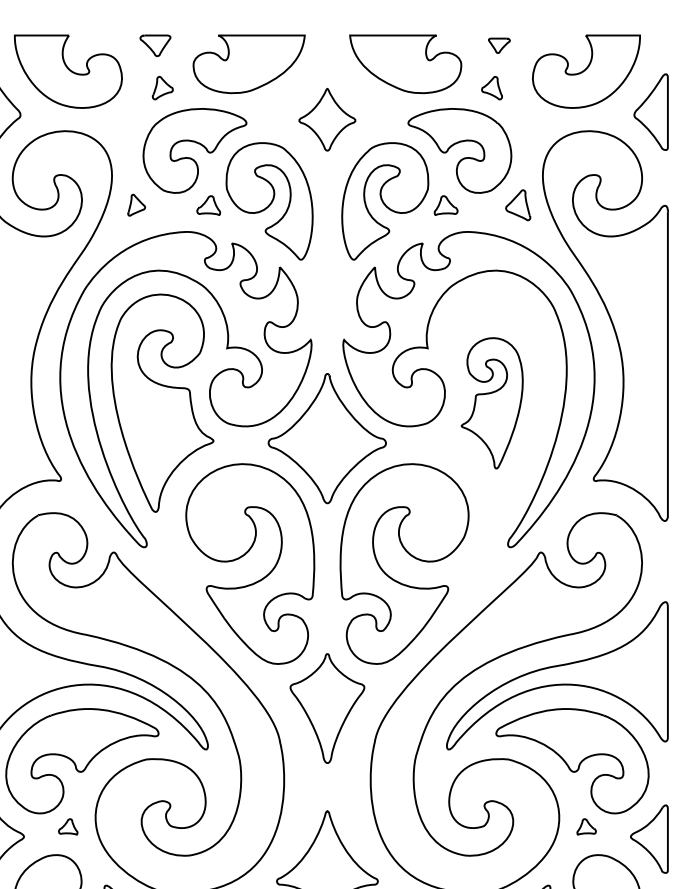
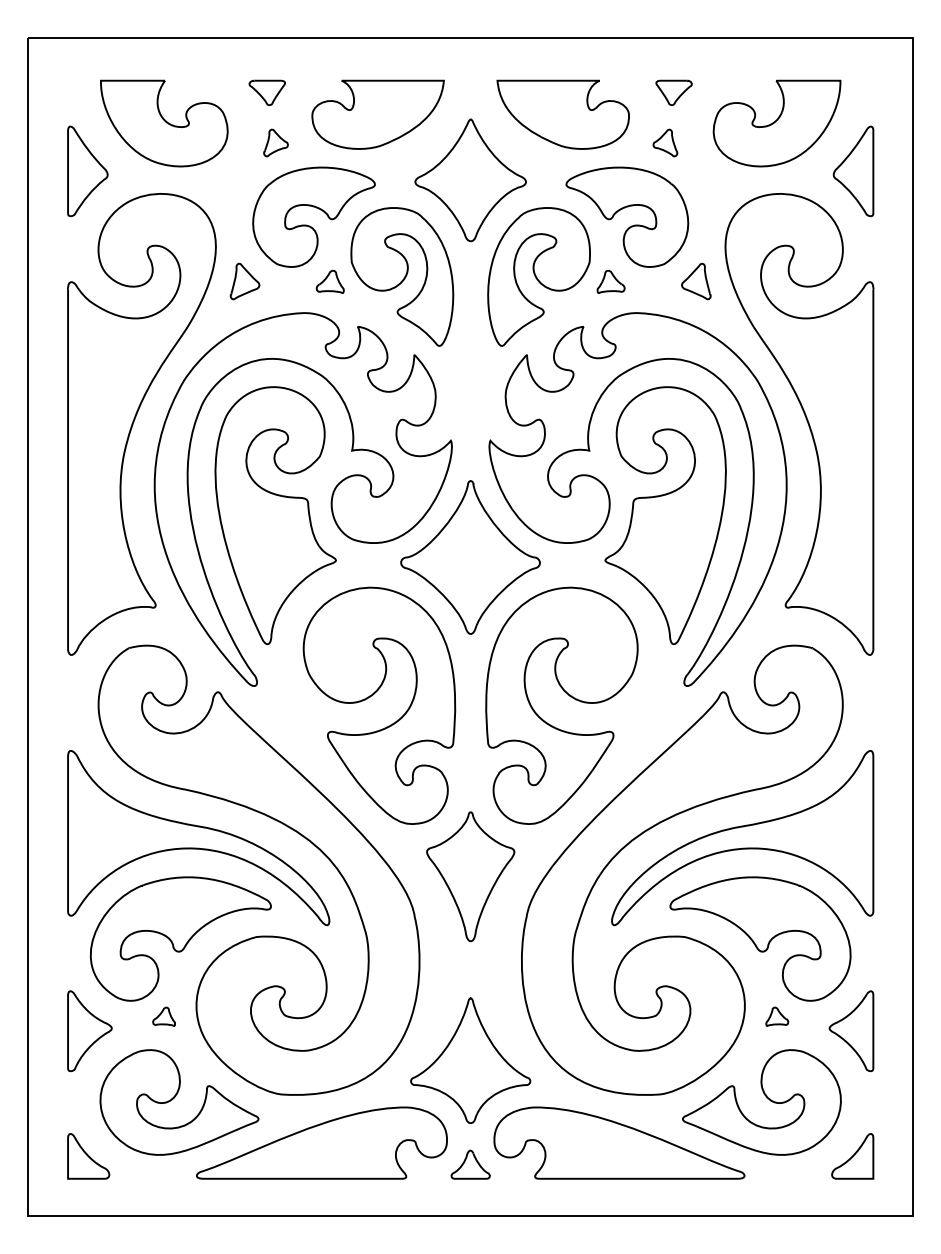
part: (498, 45) -> (673, 92), size x1.43
part: (327, 119) -> (470, 180), size x1.67
part: (136, 205) -> (244, 281), size x1.43
part: (492, 403) -> (665, 515), size x1.67

